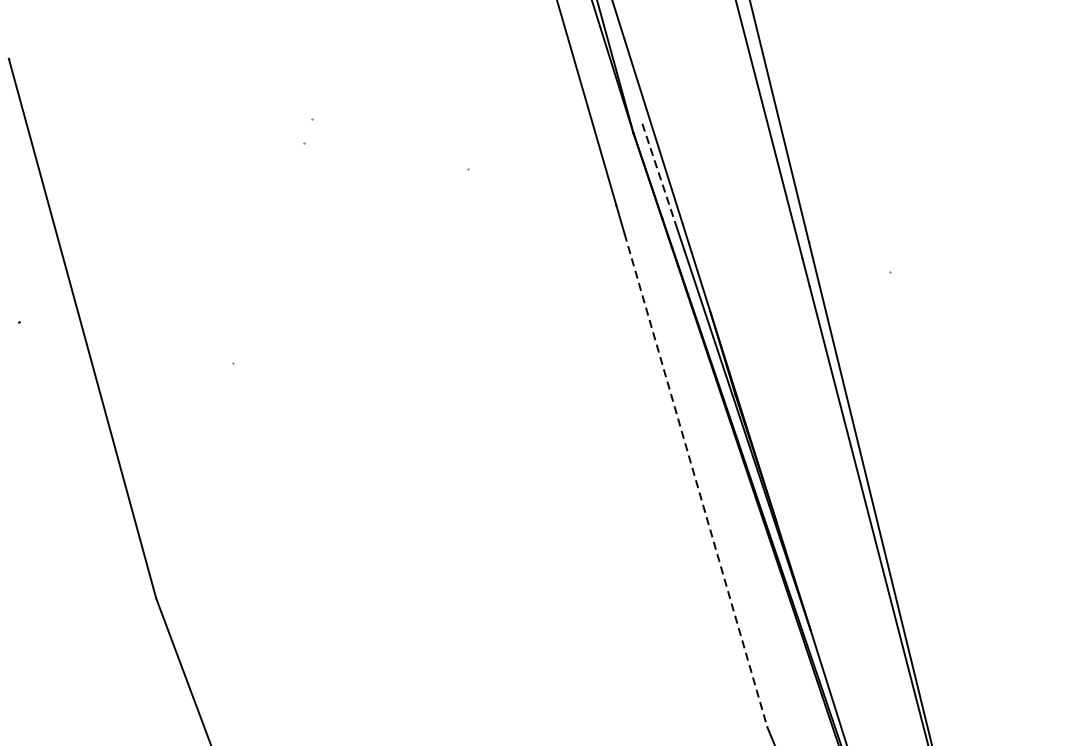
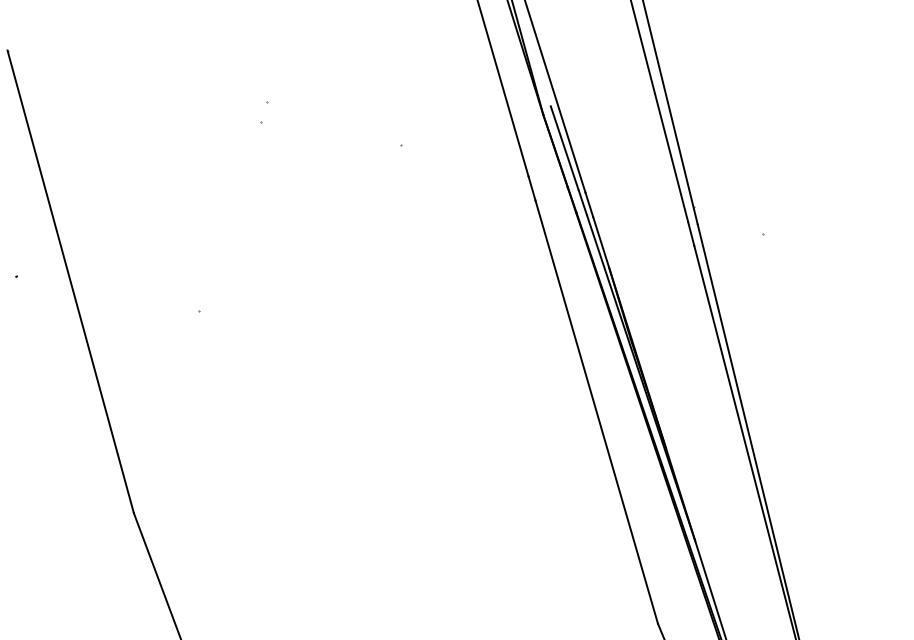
line: (658, 174) -> (564, 149), dashed -> solid
line: (695, 480) -> (596, 412), dashed -> solid

